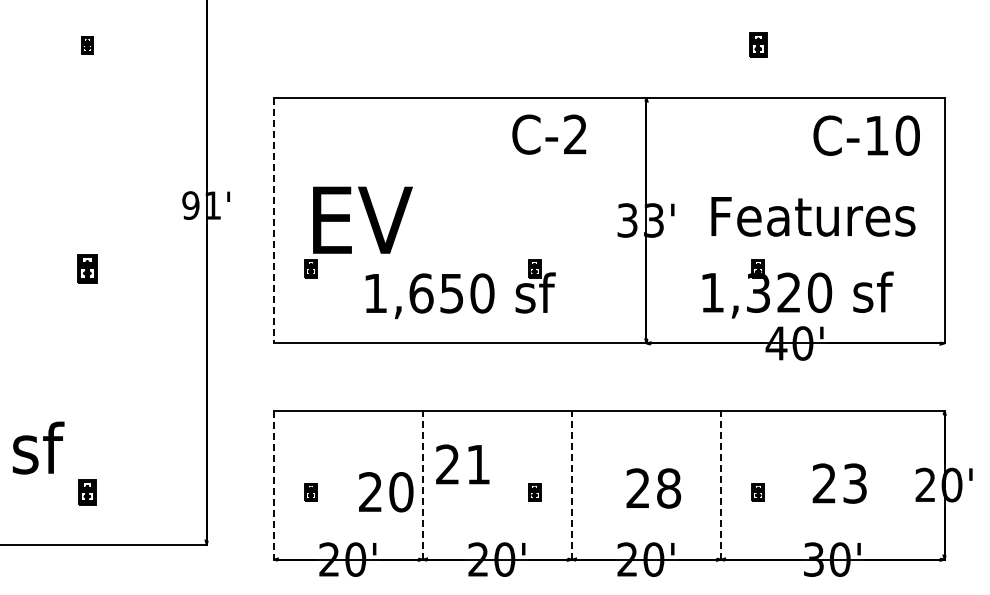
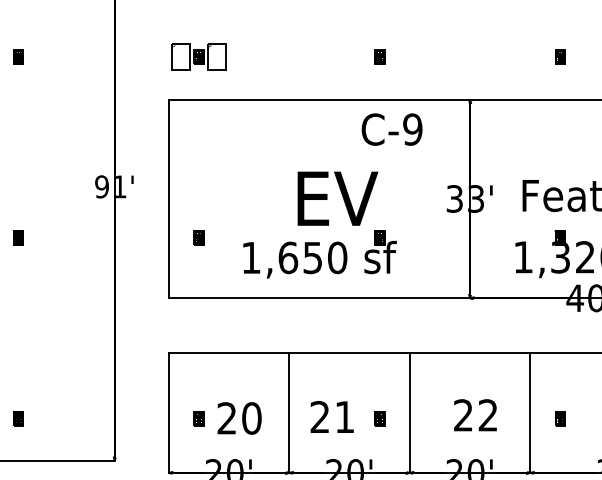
part: (311, 45) -> (199, 57), added
part: (534, 45) -> (379, 57), added
part: (757, 45) -> (559, 57), size x0.71
text: (575, 134) -> (412, 129), C-2 -> C-9
text: (362, 219) -> (337, 198), moved
line: (273, 220) -> (168, 198), dashed -> solid
part: (87, 268) -> (18, 237), size x0.62
text: (462, 464) -> (331, 417), moved
line: (273, 485) -> (168, 413), dashed -> solid
line: (422, 485) -> (289, 413), dashed -> solid
line: (571, 485) -> (409, 413), dashed -> solid
line: (721, 485) -> (530, 413), dashed -> solid
text: (669, 488) -> (488, 415), 28 -> 22
part: (87, 492) -> (18, 418), size x0.71
text: (386, 492) -> (239, 418), moved

